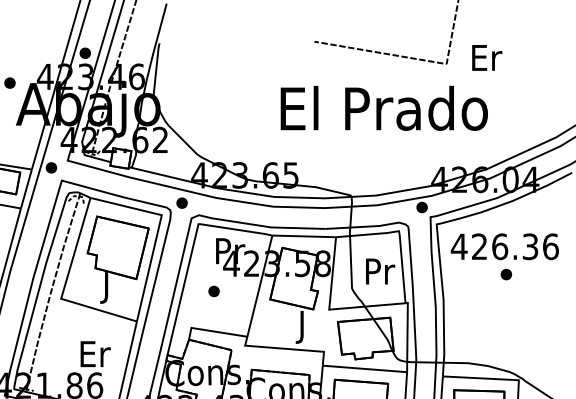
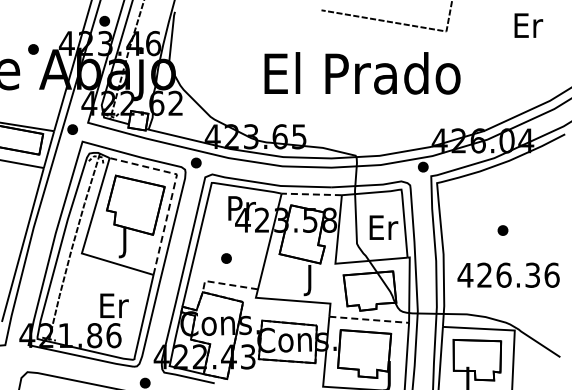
text: (486, 57) -> (528, 25), moved
text: (384, 108) -> (362, 73), moved
line: (158, 231) -> (173, 189), solid -> dashed
line: (303, 236) -> (311, 194), solid -> dashed
text: (504, 245) -> (508, 274), moved
text: (380, 271) -> (383, 227), Pr -> Er
part: (214, 291) -> (226, 258), moved
line: (211, 331) -> (224, 284), solid -> dashed
line: (365, 368) -> (369, 319), solid -> dashed

